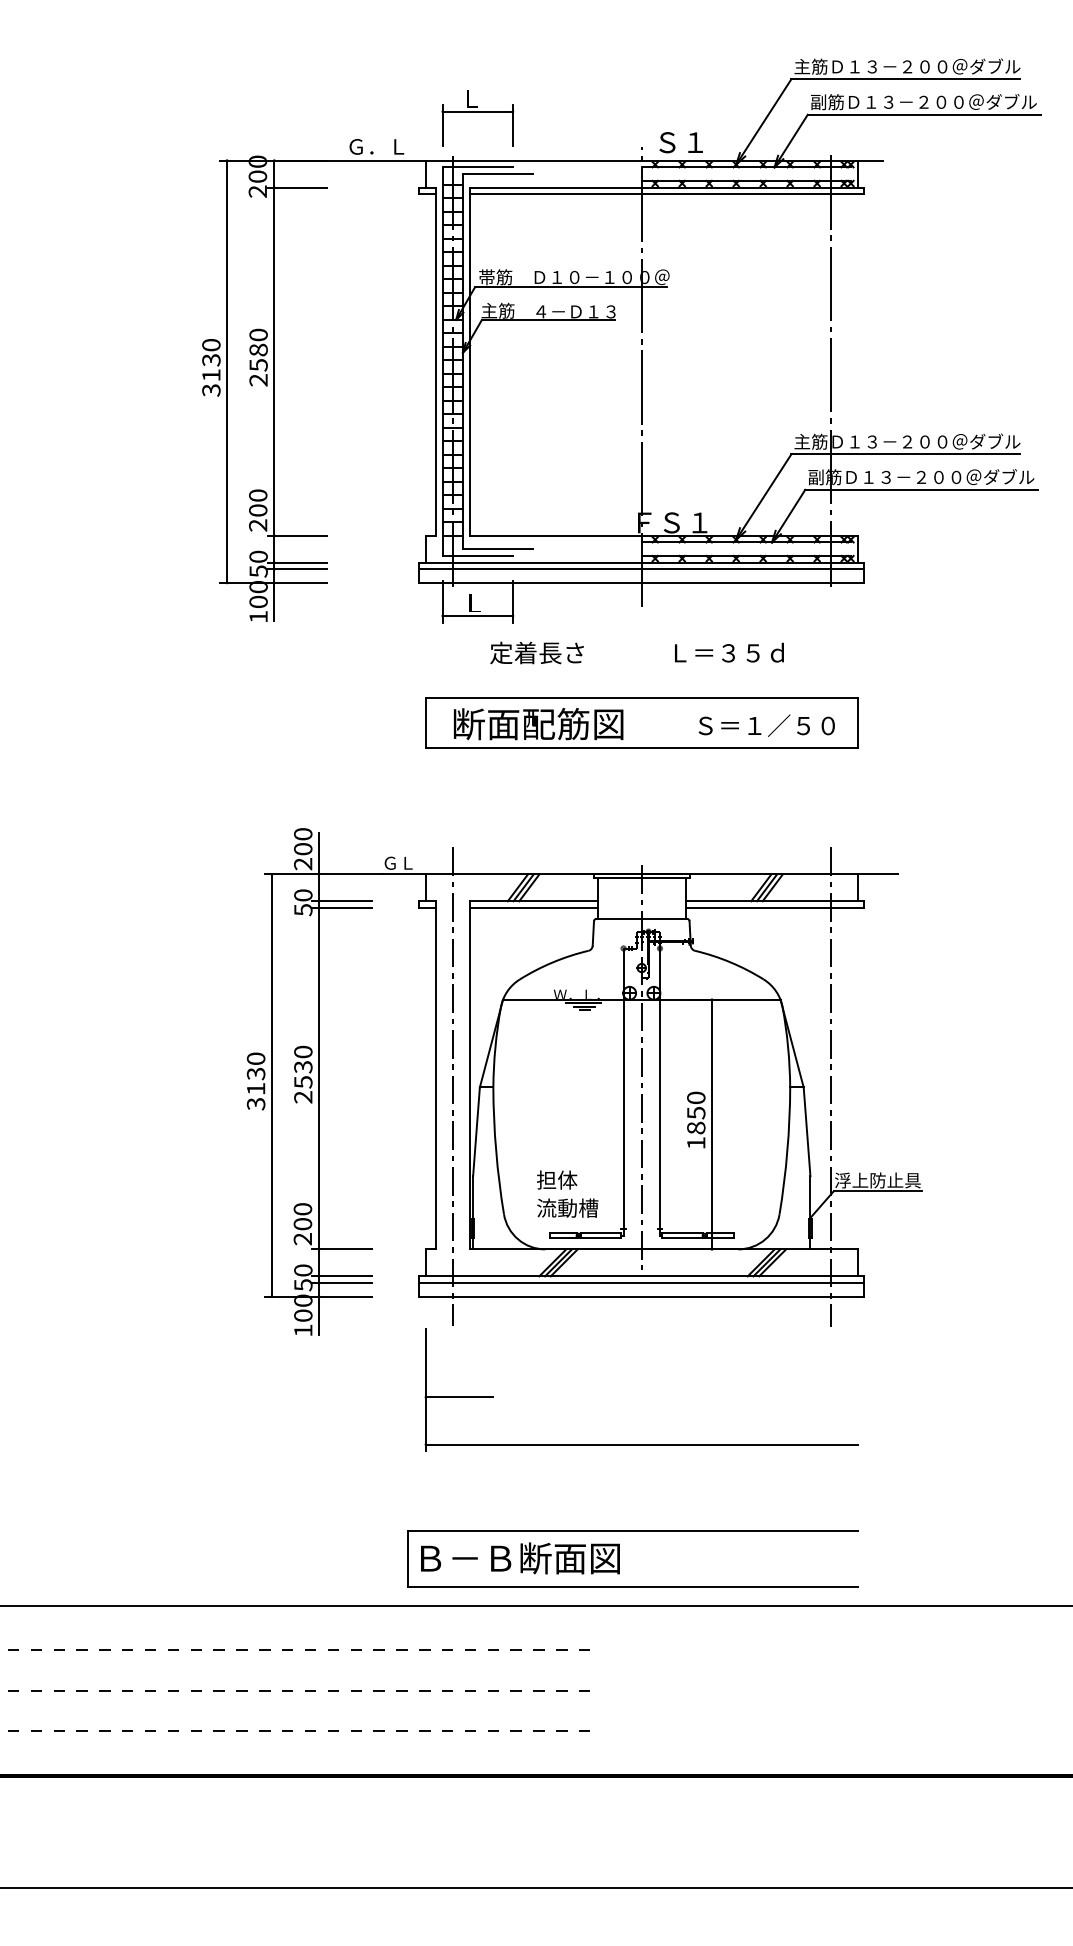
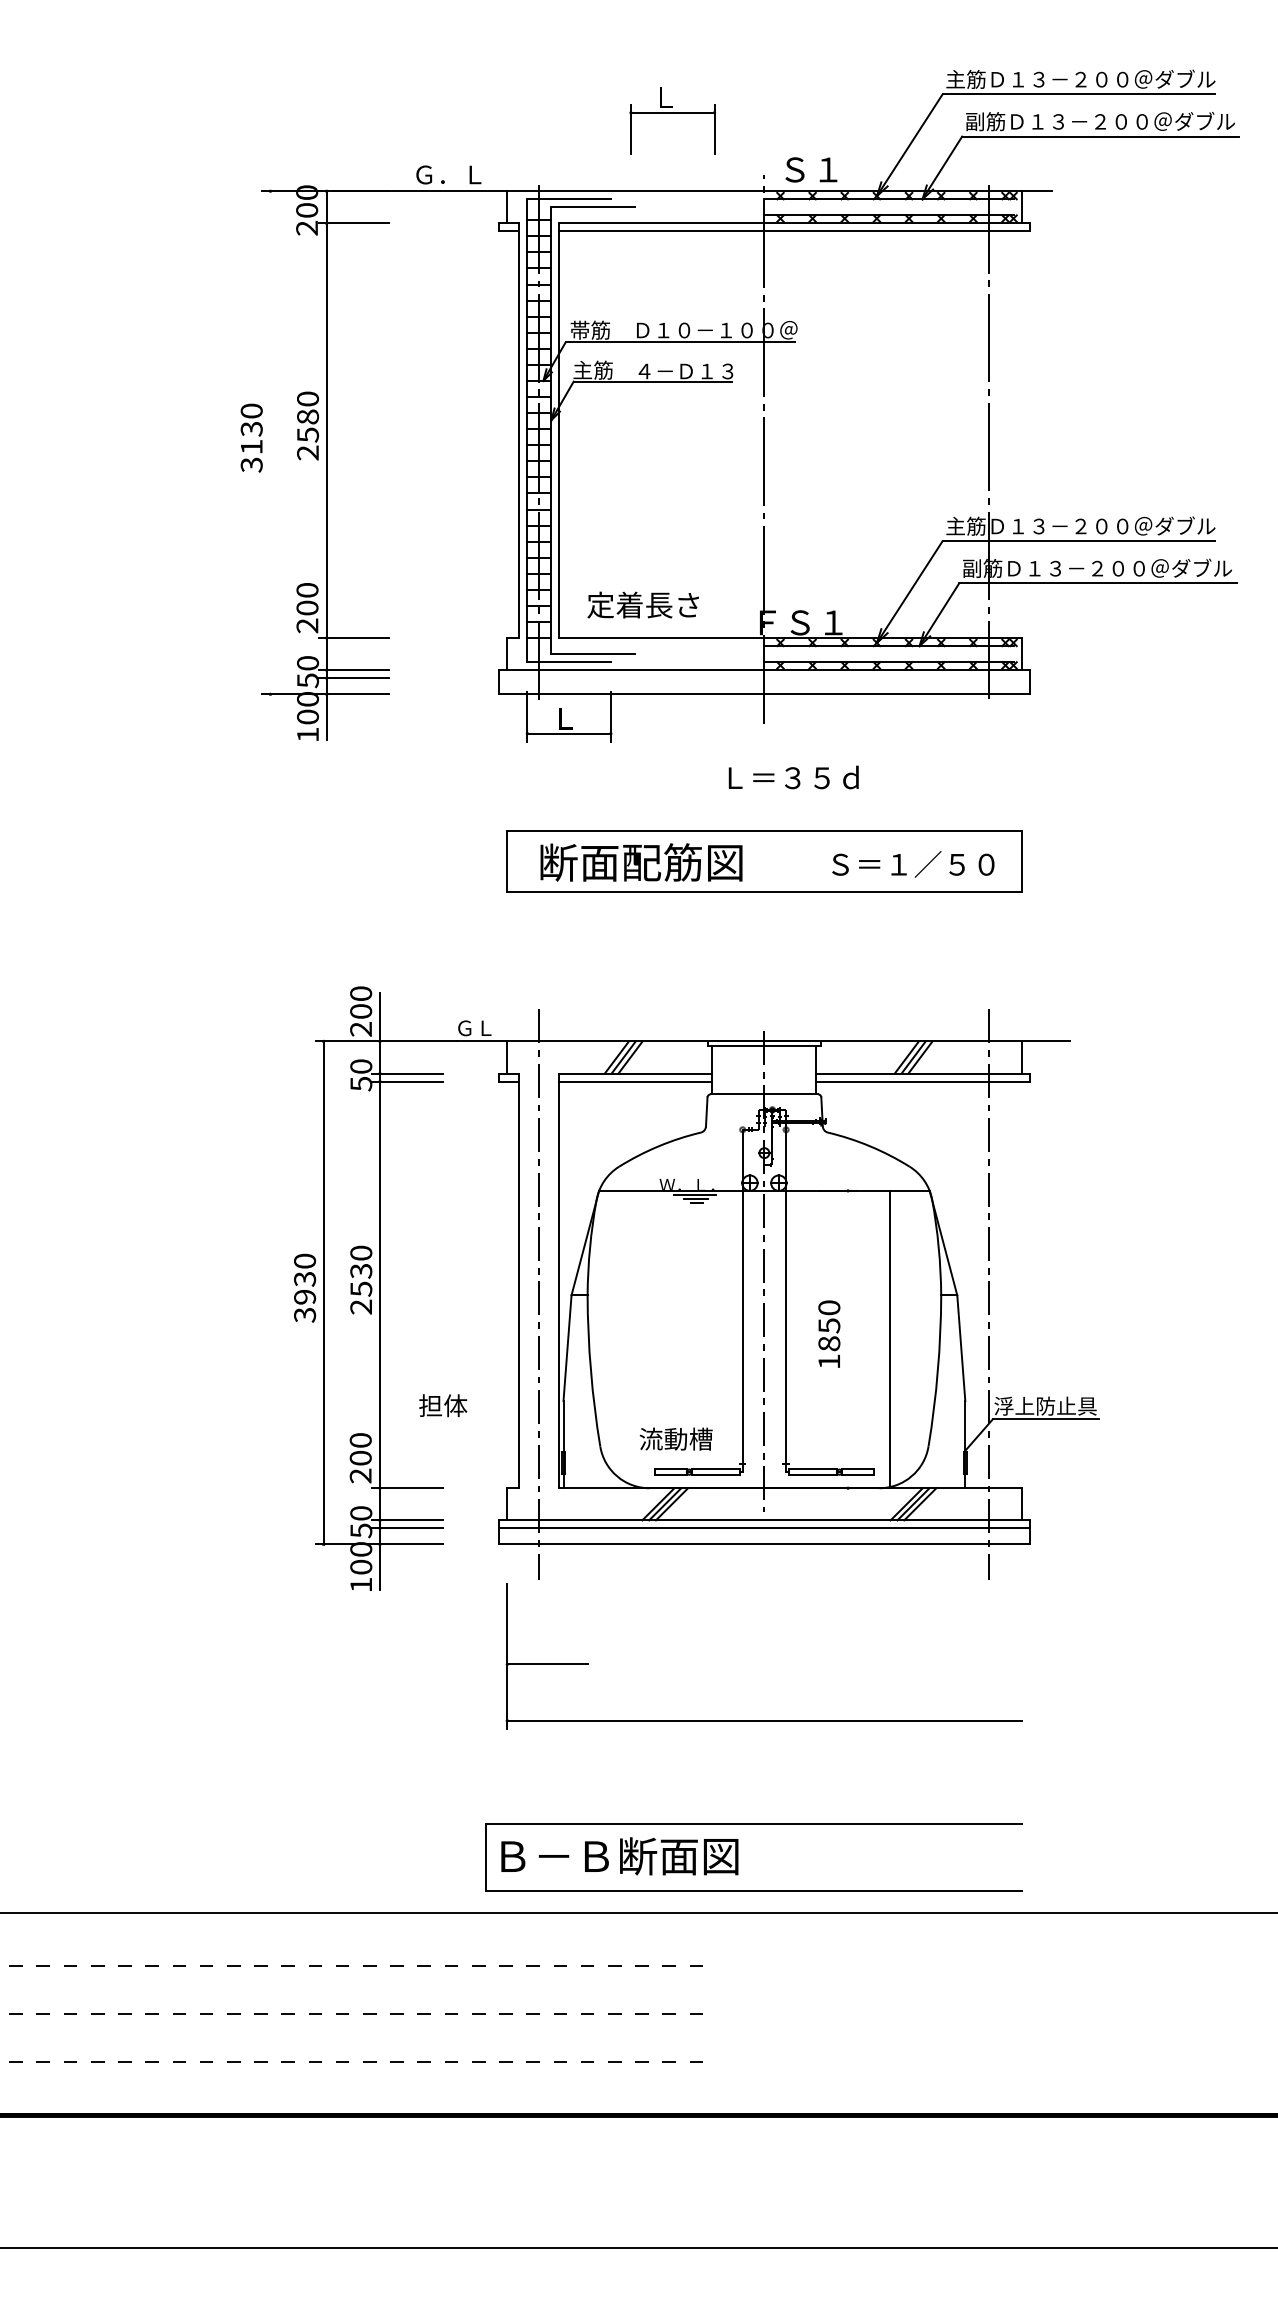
part: (477, 118) -> (672, 120), moved
line: (227, 371) -> (270, 442), removed
line: (641, 569) -> (764, 678), removed
text: (536, 652) -> (642, 604), moved
text: (729, 652) -> (793, 777), moved
text: (255, 1088) -> (304, 1296), 3130 -> 3930
line: (712, 1124) -> (890, 1339), moved
text: (557, 1179) -> (443, 1404), moved

